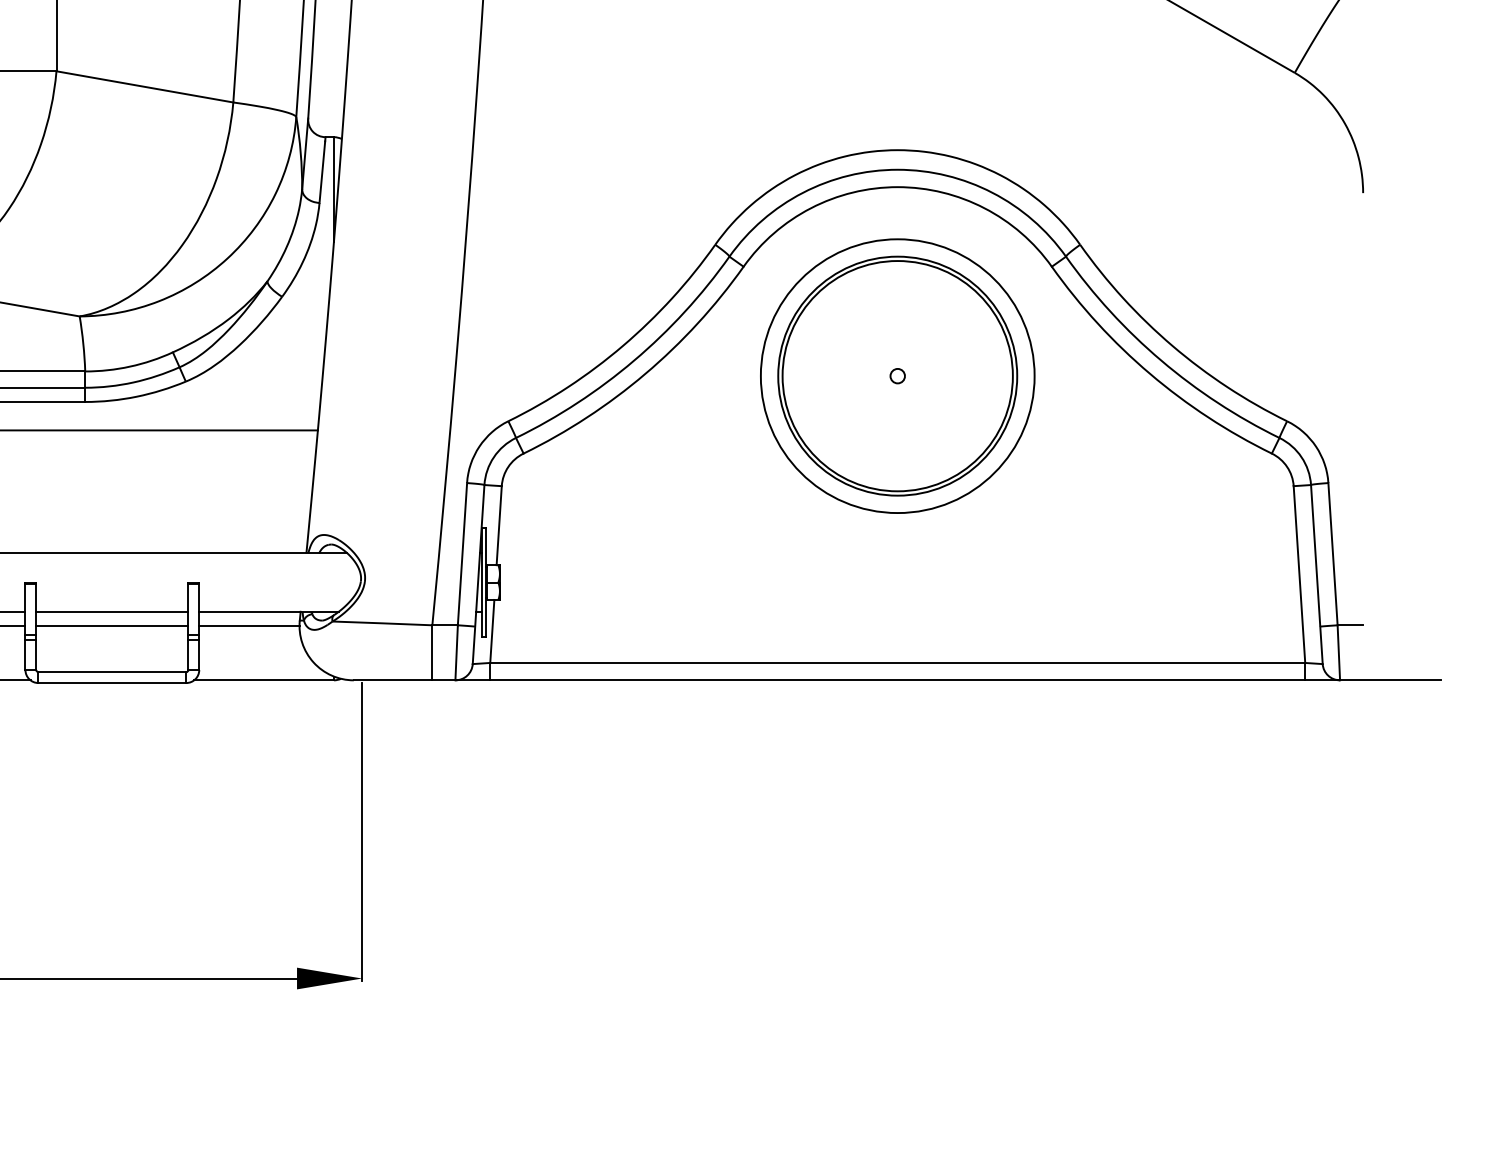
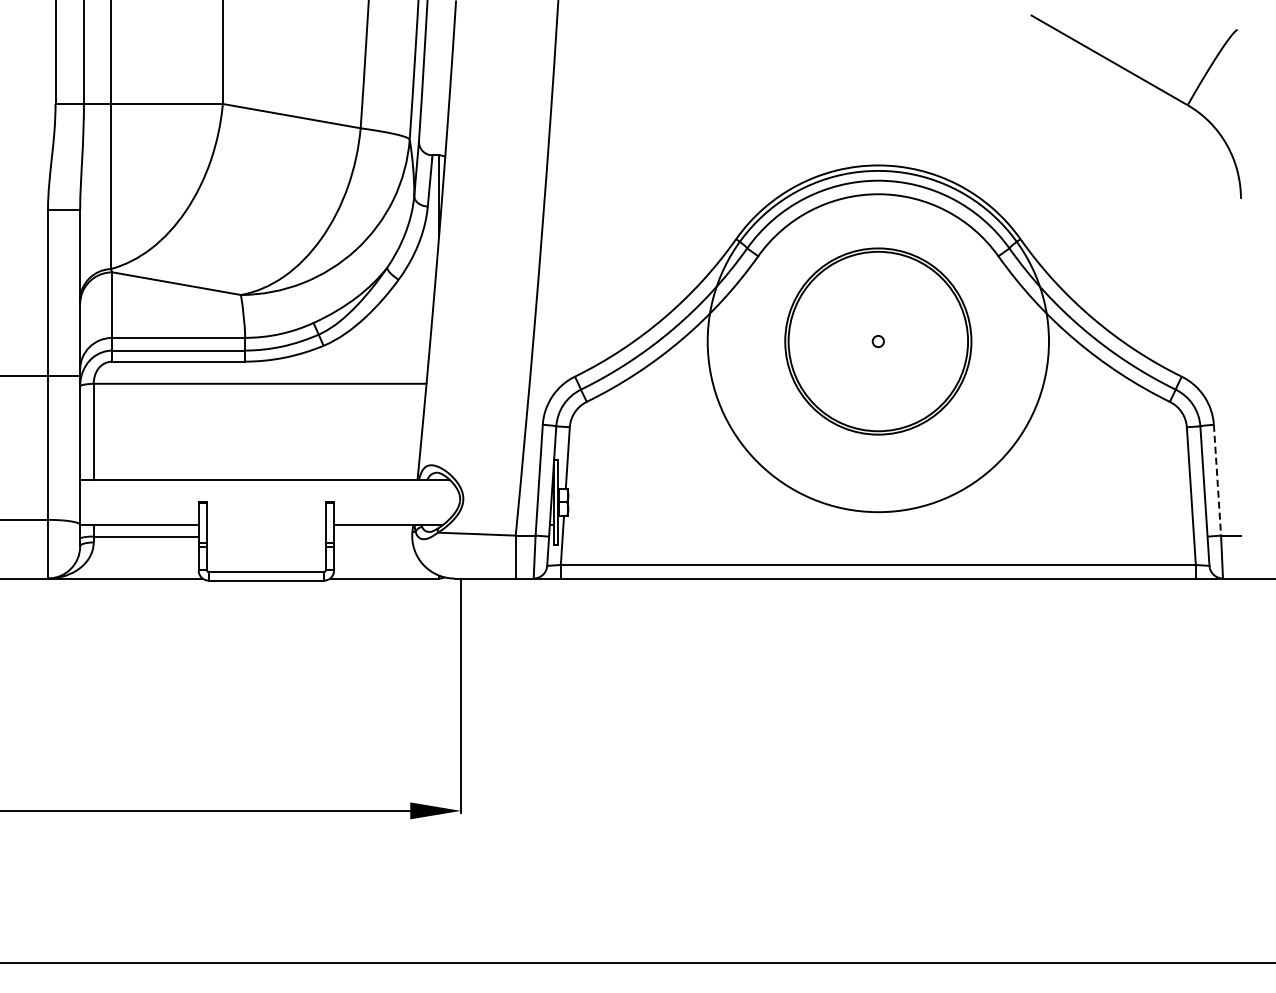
circle: (896, 376) -> (877, 341), size x1.6
line: (1333, 554) -> (1217, 480), solid -> dashed
line: (112, 612) -> (266, 525), removed
line: (112, 626) -> (266, 536), removed
line: (249, 626) -> (373, 536), removed

